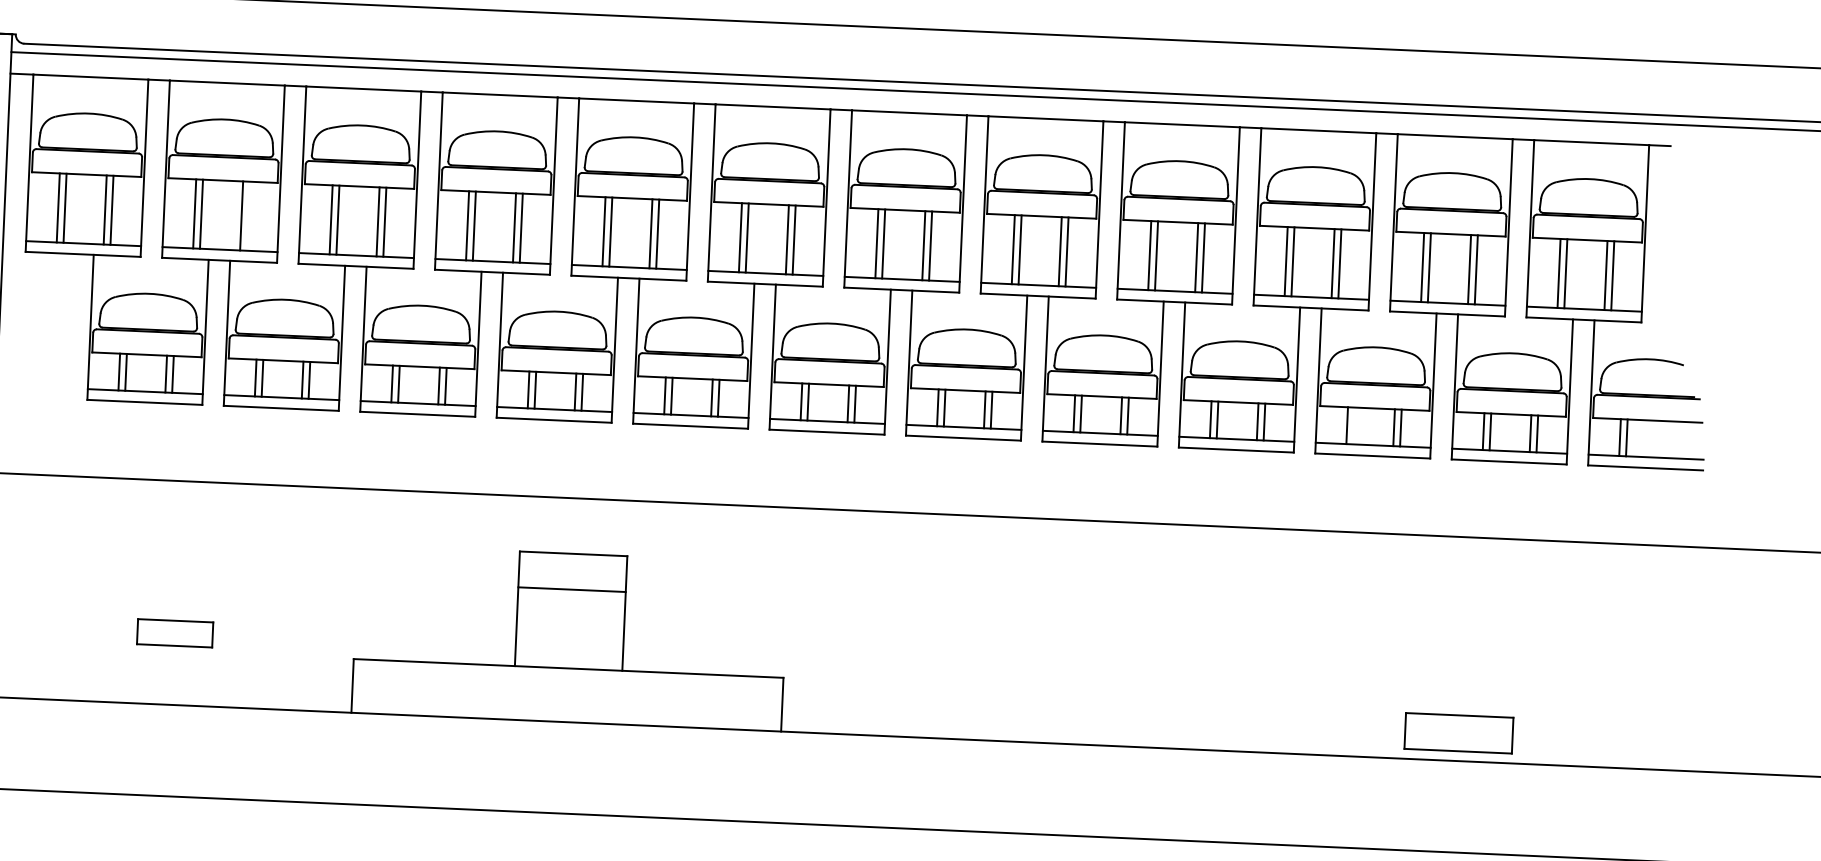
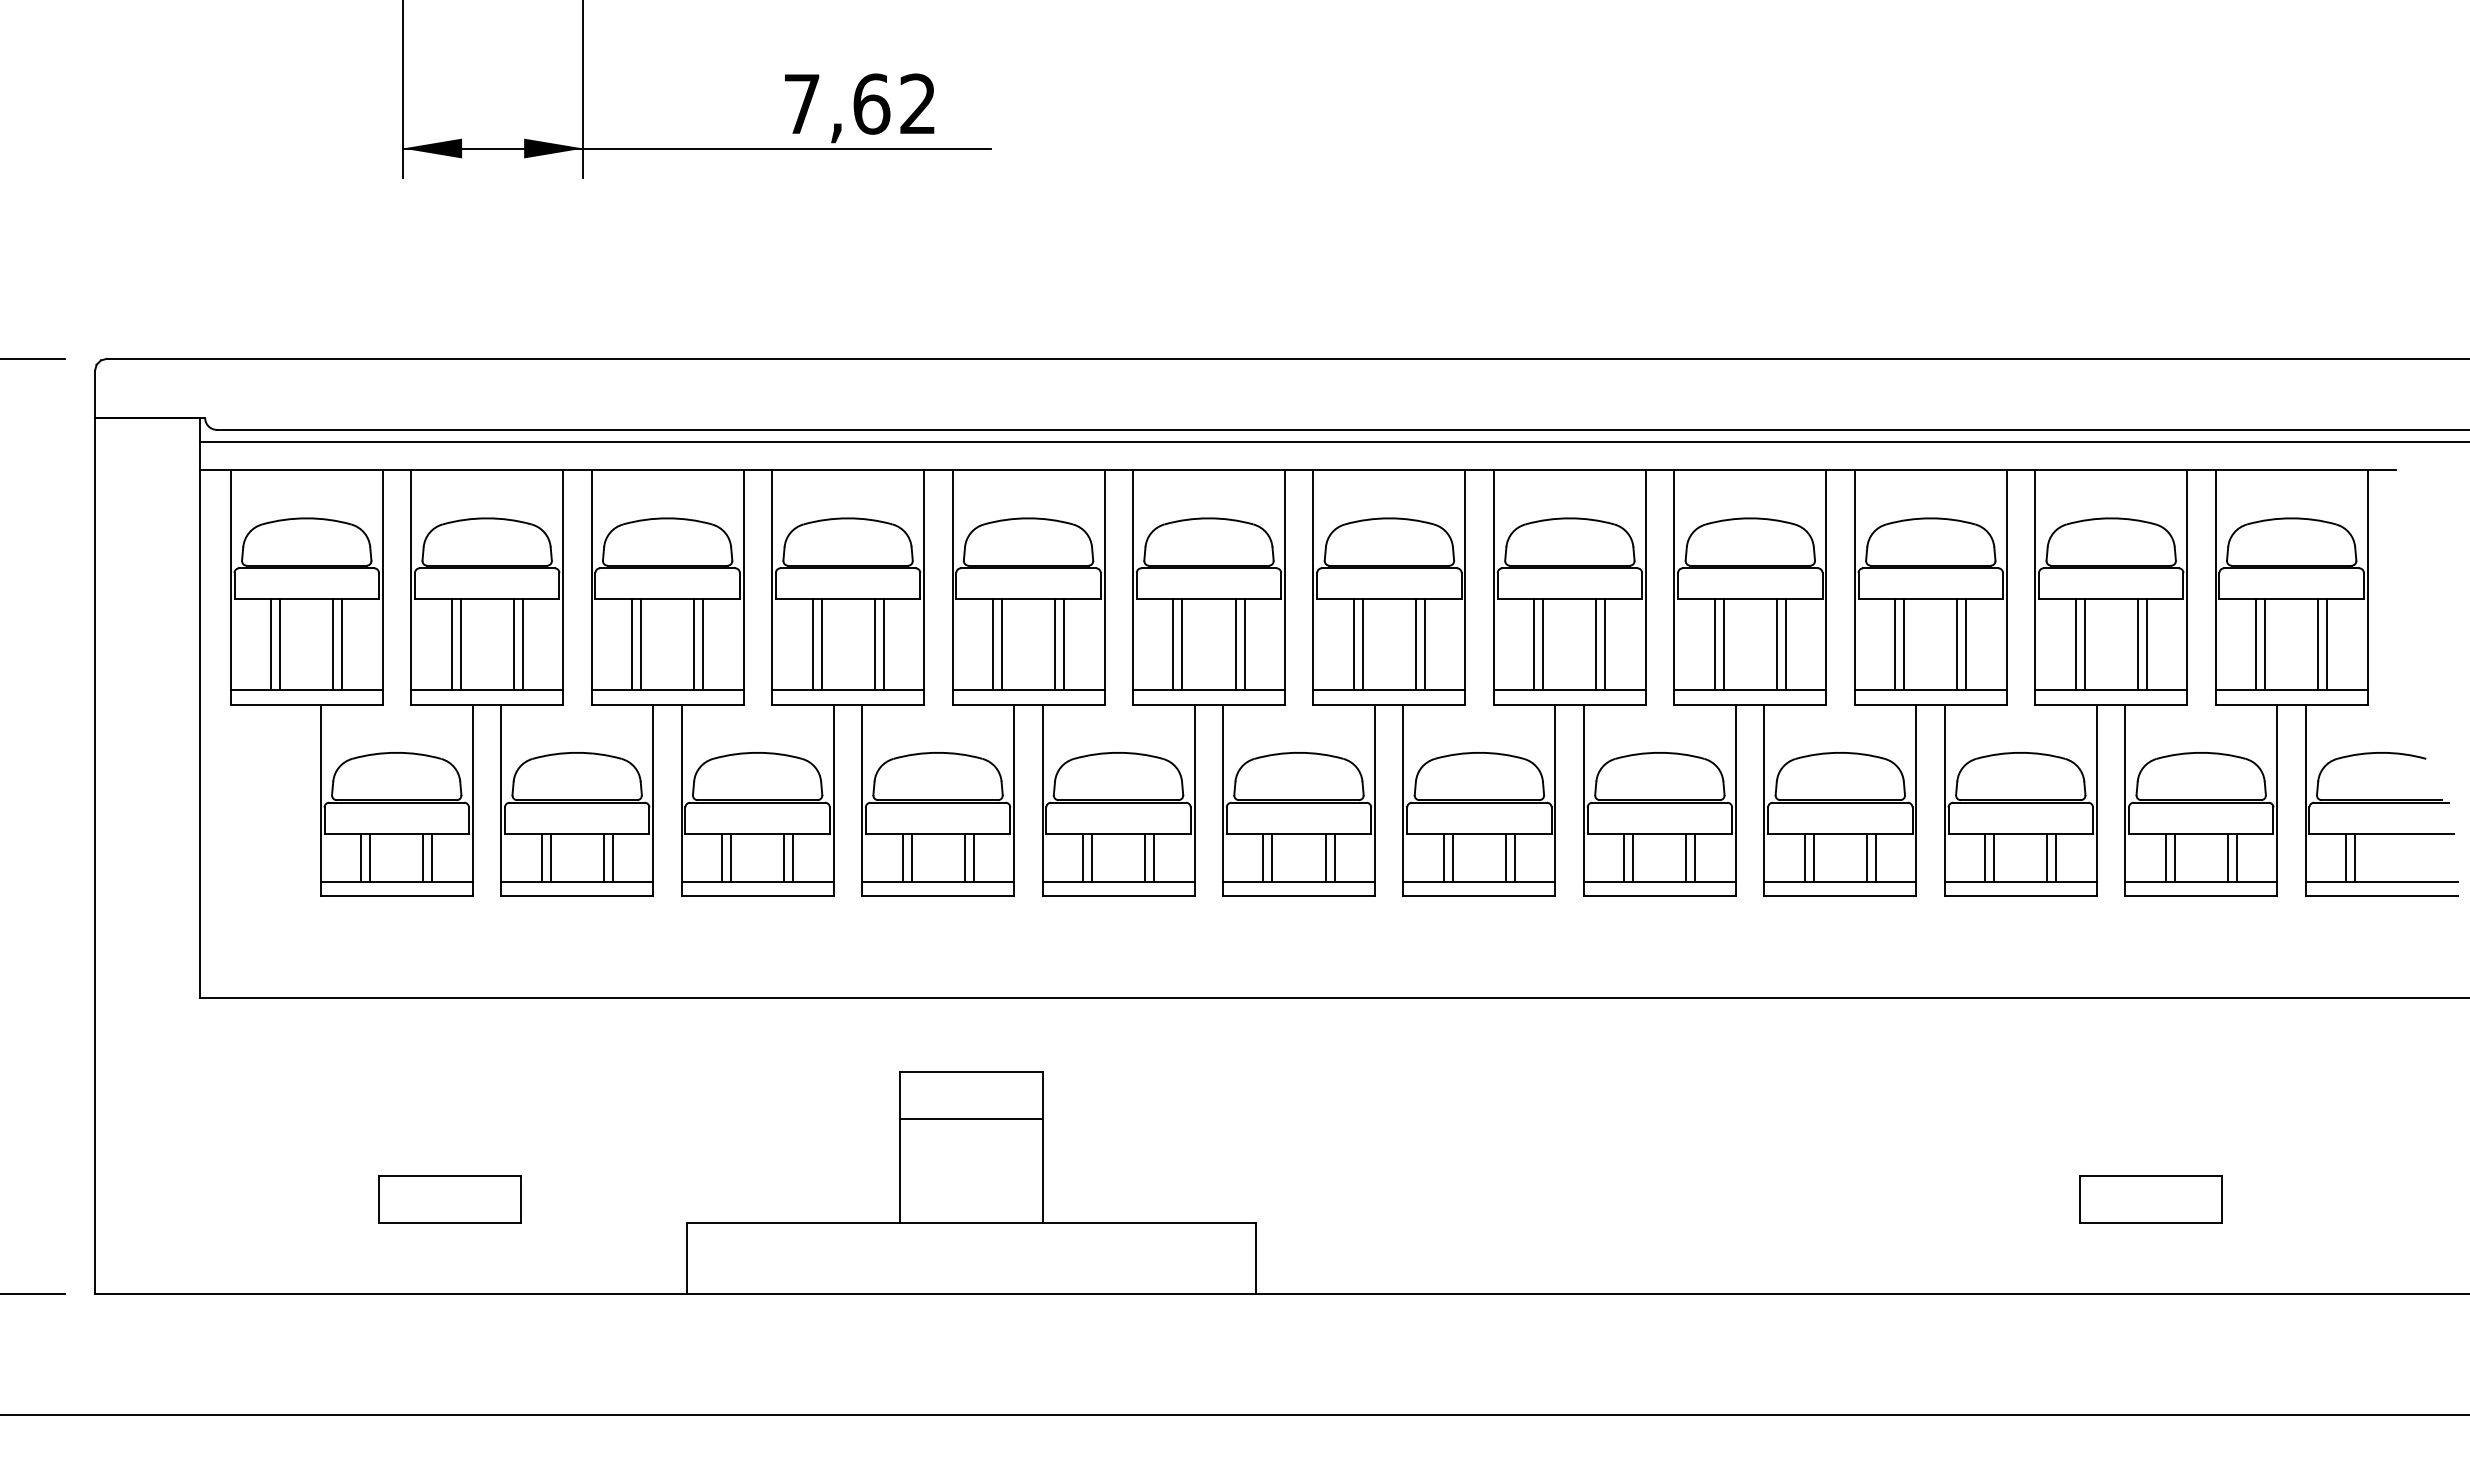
line: (248, 216) -> (522, 644), added
line: (1354, 425) -> (1994, 857), added
part: (174, 633) -> (449, 1199), size x1.43
part: (1458, 733) -> (2150, 1199), moved

